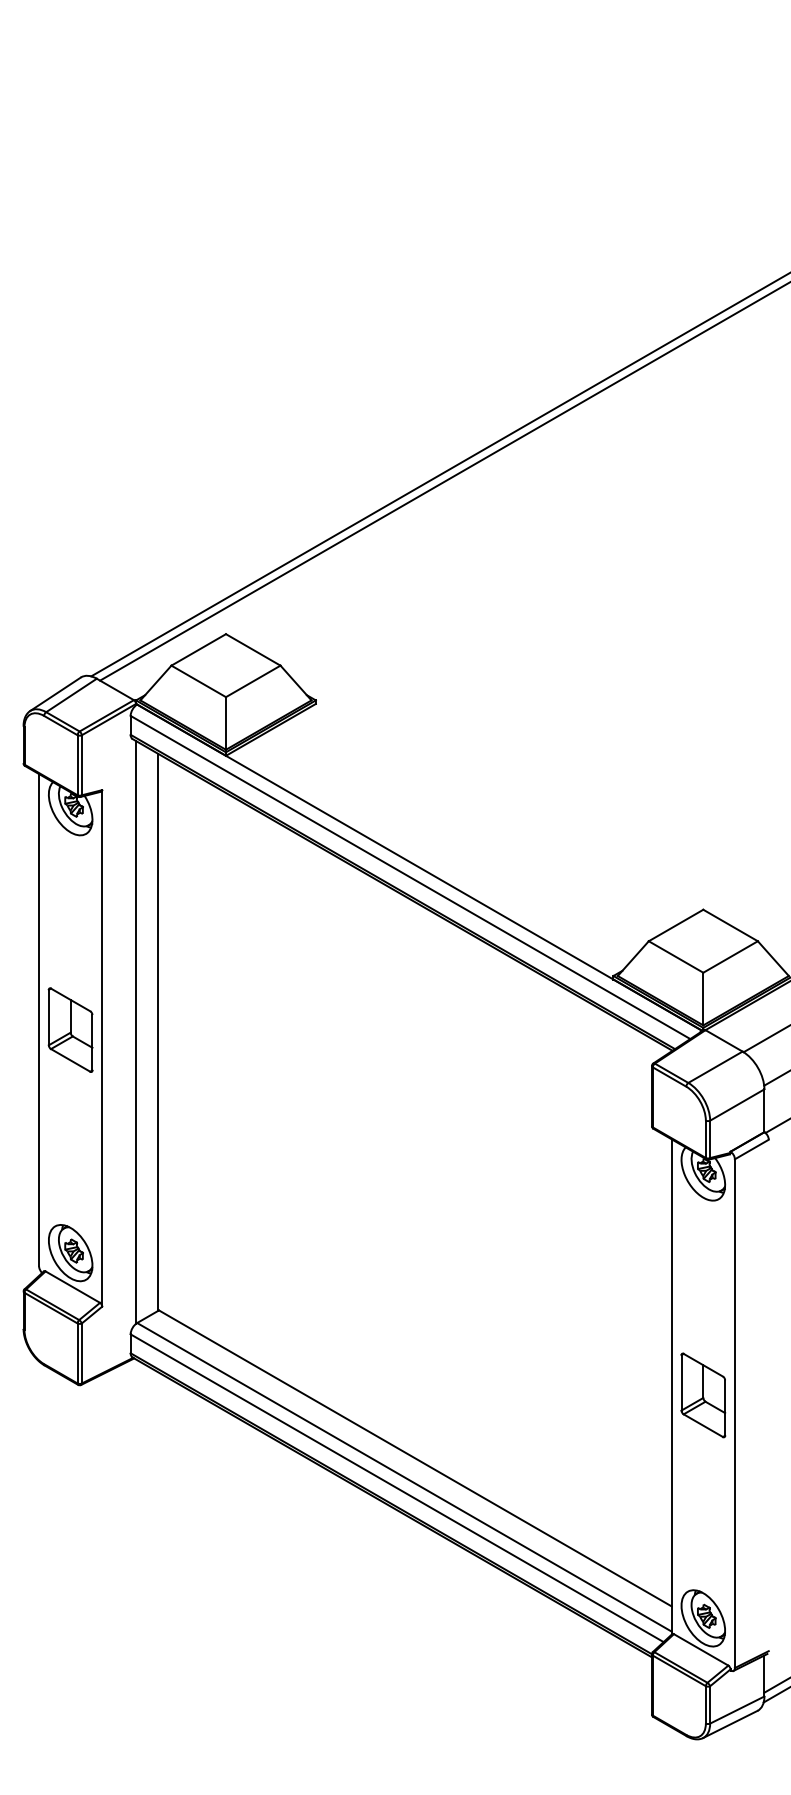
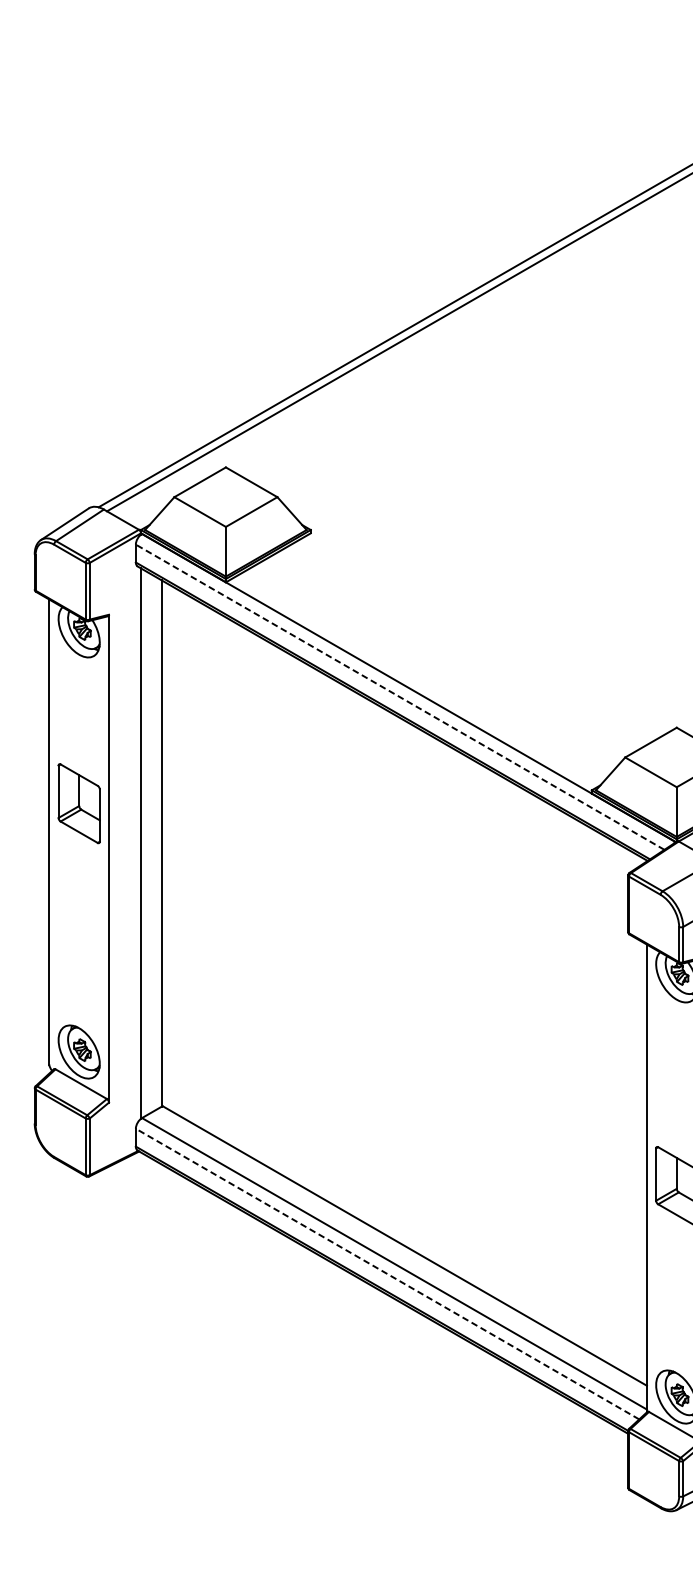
line: (410, 877) -> (400, 697), solid -> dashed
part: (70, 1029) -> (79, 803), moved
line: (397, 1488) -> (387, 1274), solid -> dashed

